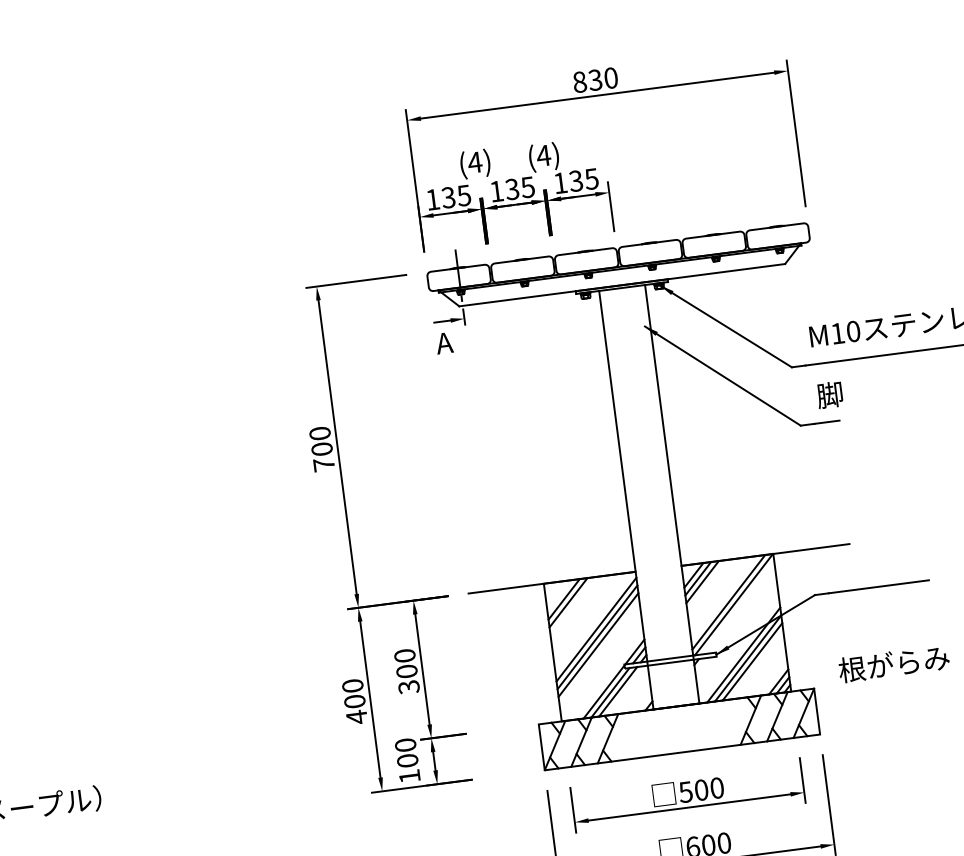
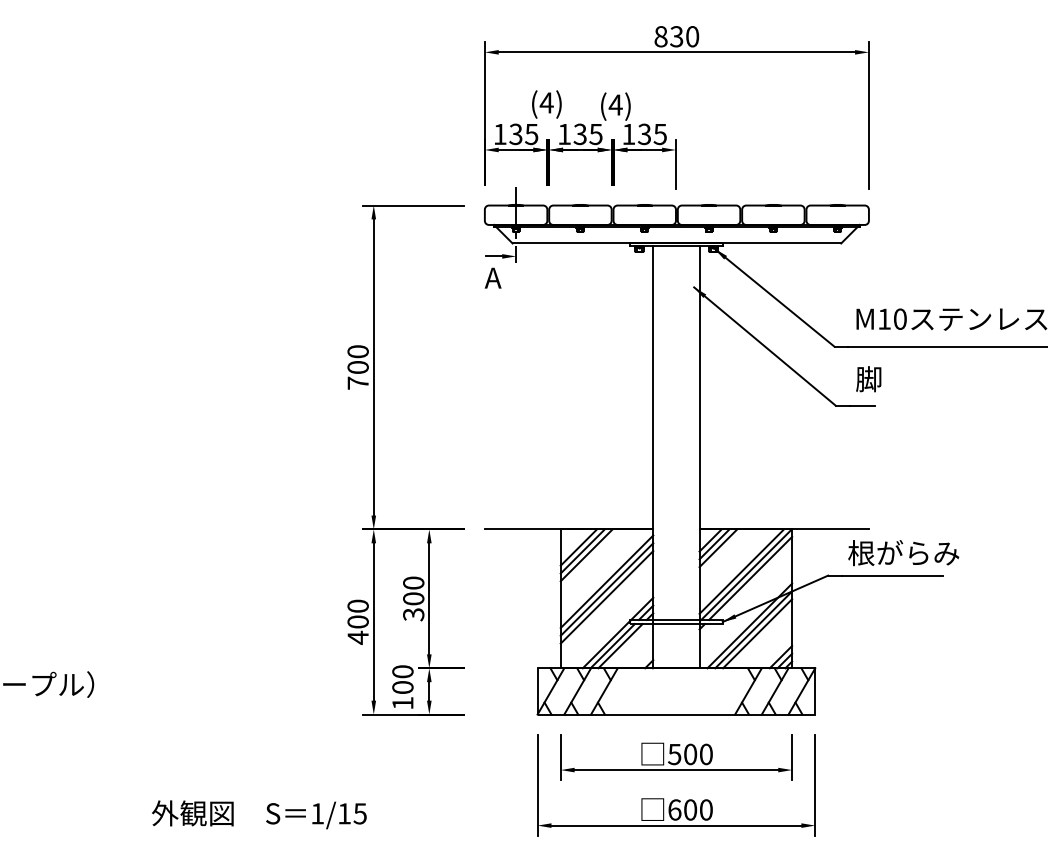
line: (572, 606) -> (586, 555), added
line: (738, 606) -> (750, 577), added
text: (893, 664) -> (903, 553), moved

